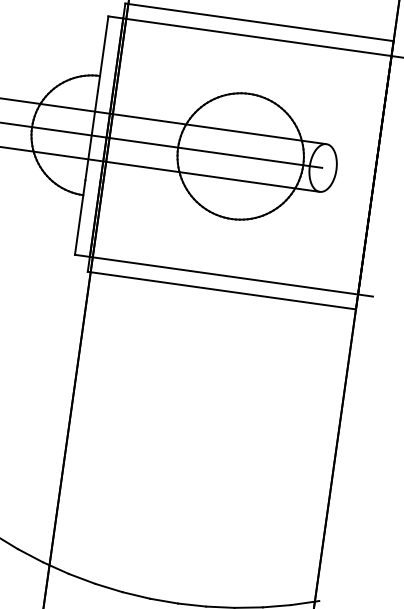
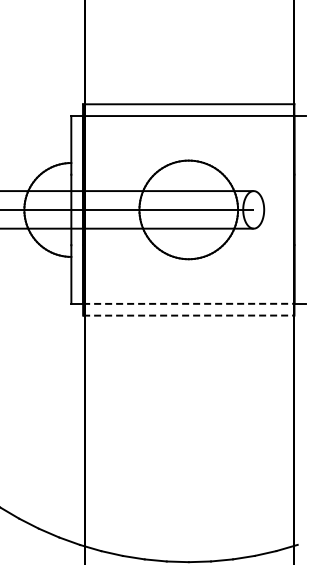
line: (223, 275) -> (188, 303), solid -> dashed
line: (221, 290) -> (188, 315), solid -> dashed

